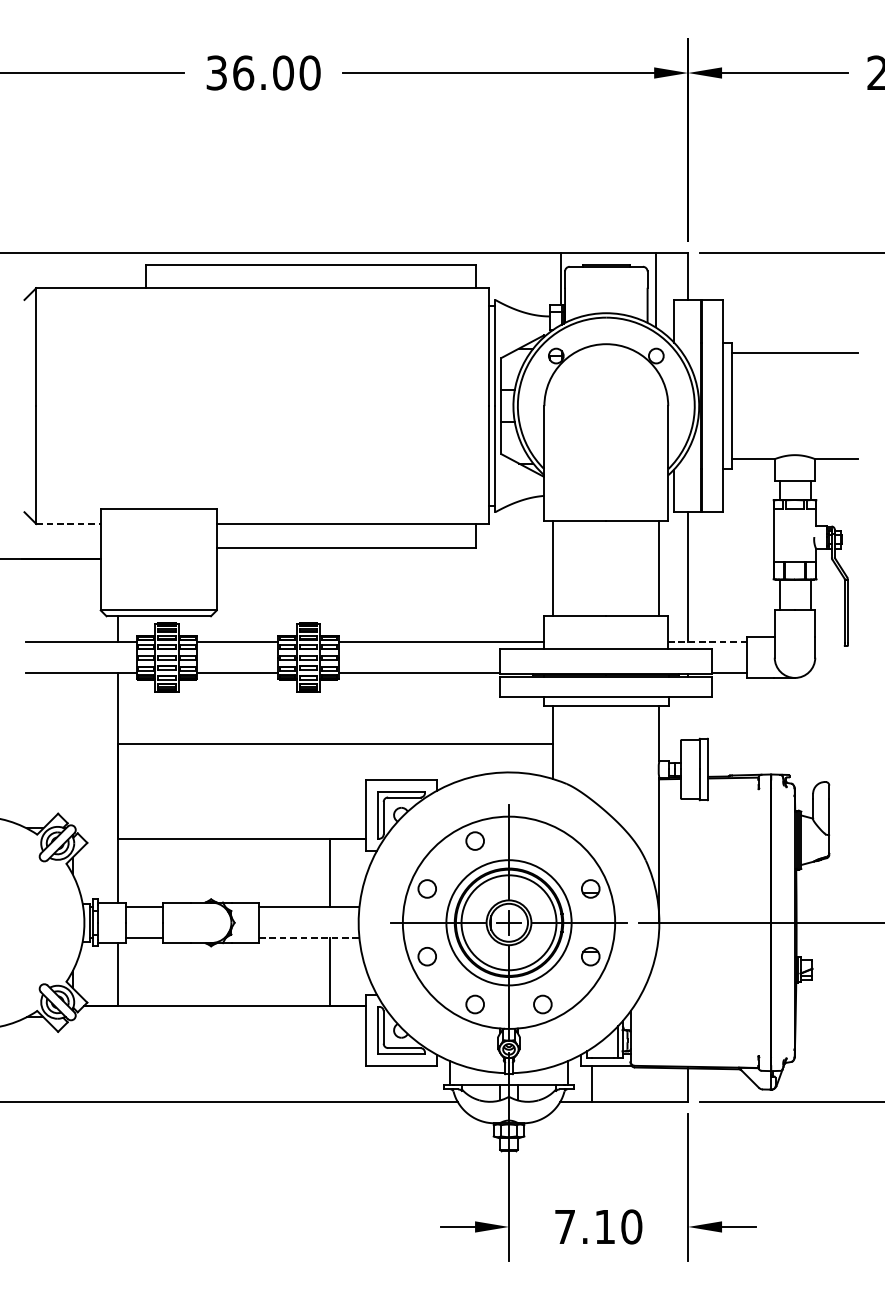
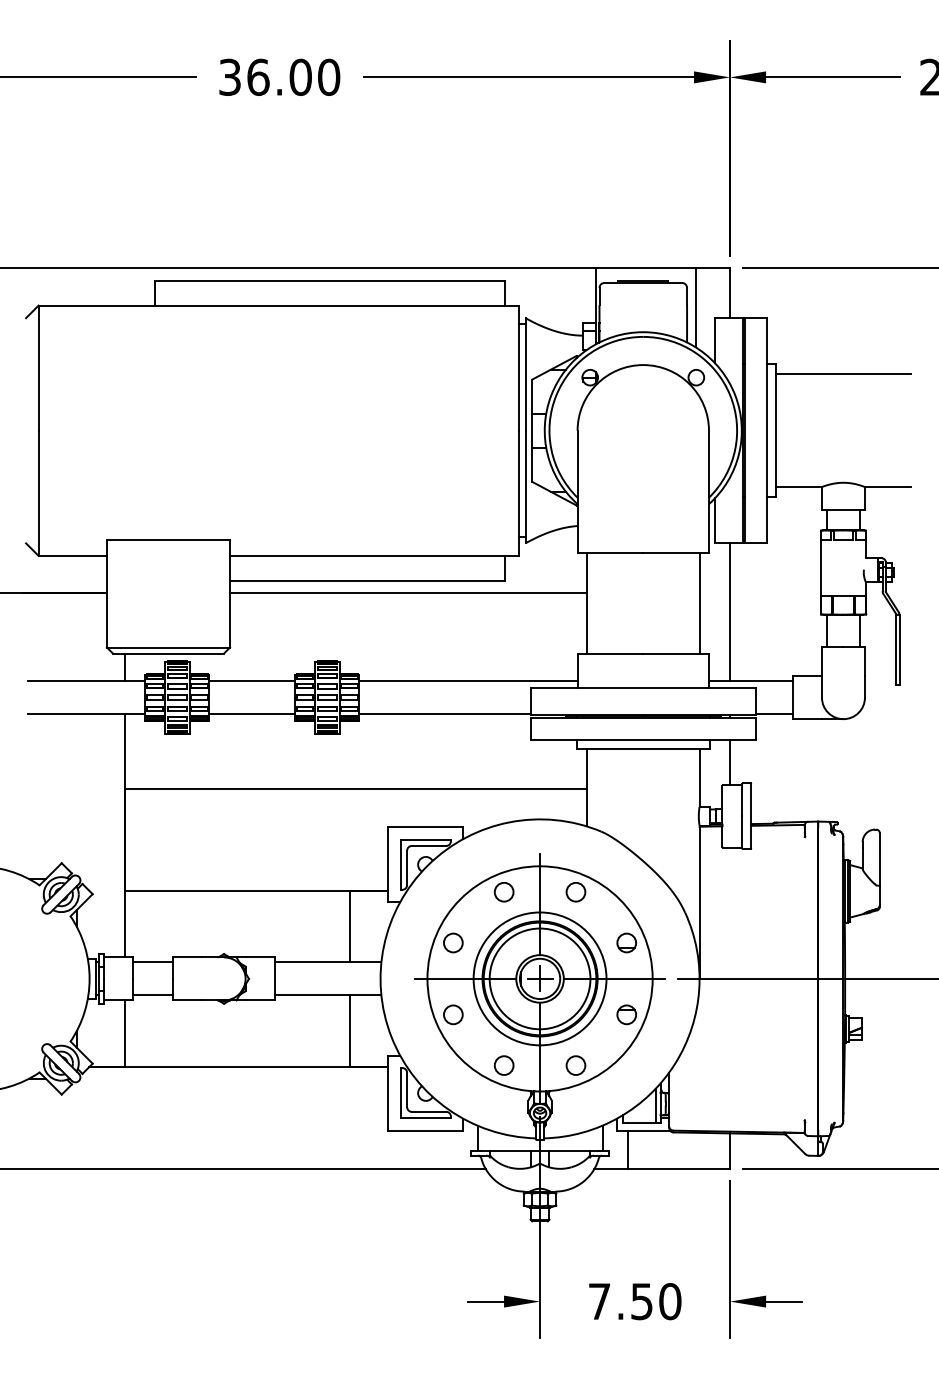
line: (69, 523) -> (73, 555), dashed -> solid
line: (385, 559) -> (408, 593), added
line: (707, 642) -> (750, 681), dashed -> solid
line: (688, 717) -> (730, 761), added
circle: (542, 841) -> (575, 892), added
line: (309, 938) -> (328, 995), dashed -> solid
text: (604, 1226) -> (641, 1301), 7.10 -> 7.50

